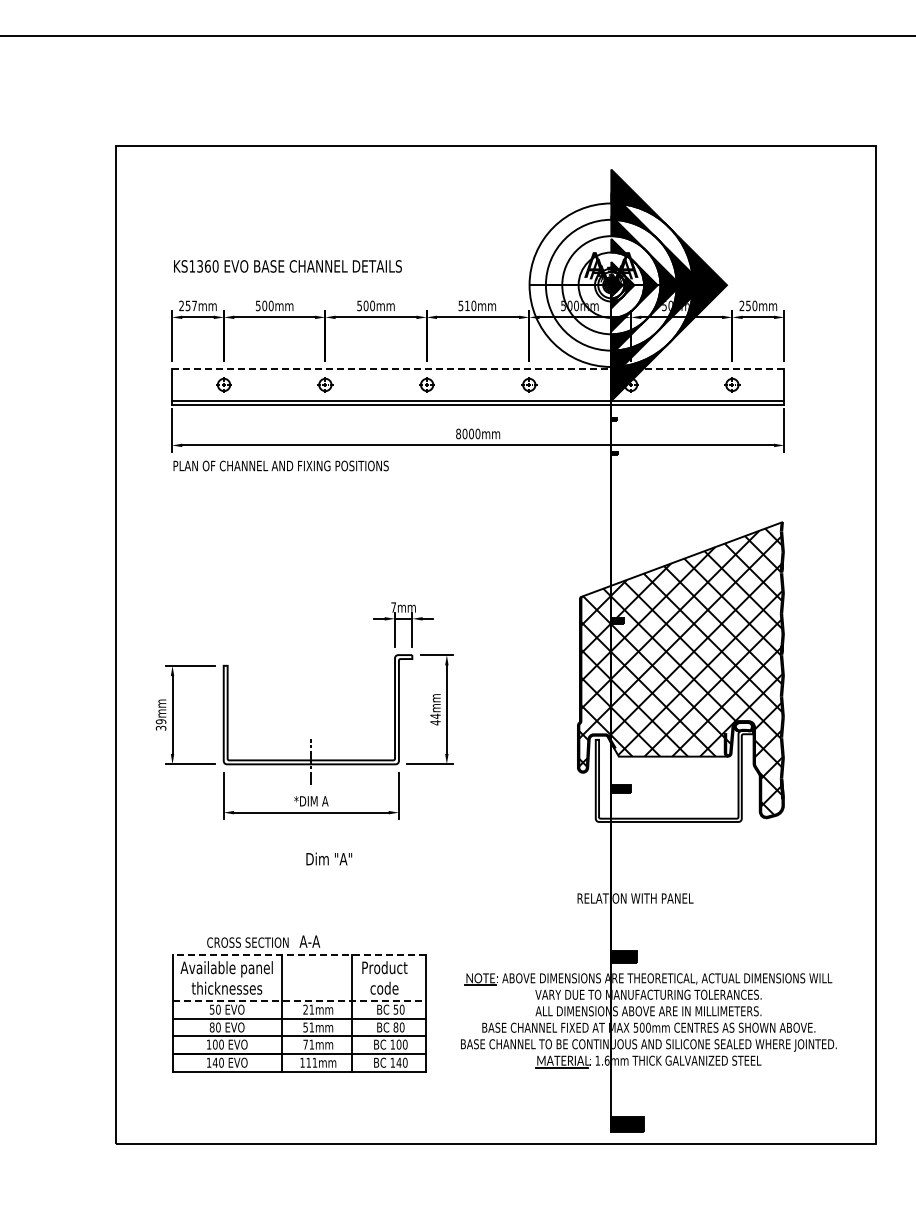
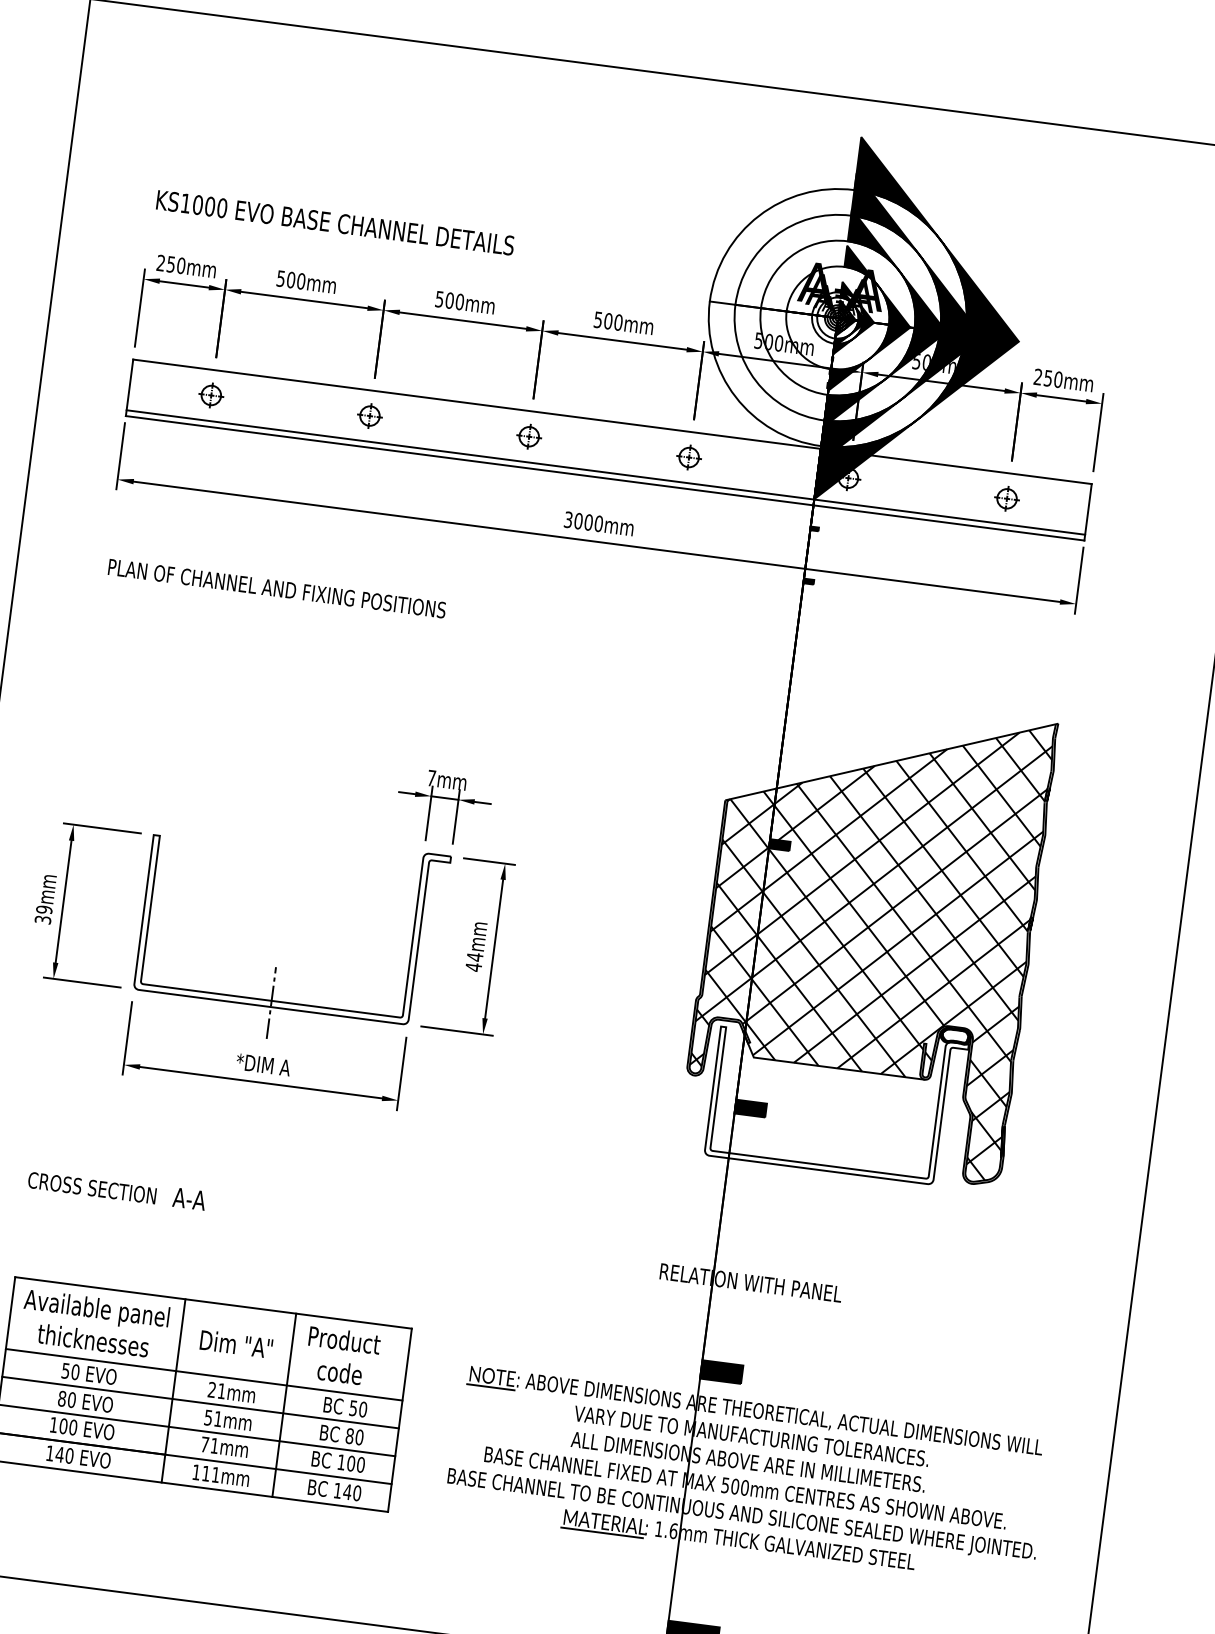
text: (203, 266) -> (203, 205), KS1360 -> KS1000
text: (194, 305) -> (181, 265), 257mm -> 250mm
text: (467, 305) -> (608, 320), 510mm -> 500mm
line: (477, 368) -> (611, 421), dashed -> solid
text: (458, 433) -> (568, 519), 8000mm -> 3000mm
text: (280, 465) -> (276, 587), moved
text: (329, 858) -> (236, 1343), moved
text: (263, 941) -> (116, 1189), moved
line: (299, 954) -> (213, 1302), dashed -> solid
line: (299, 1000) -> (204, 1374), dashed -> solid

